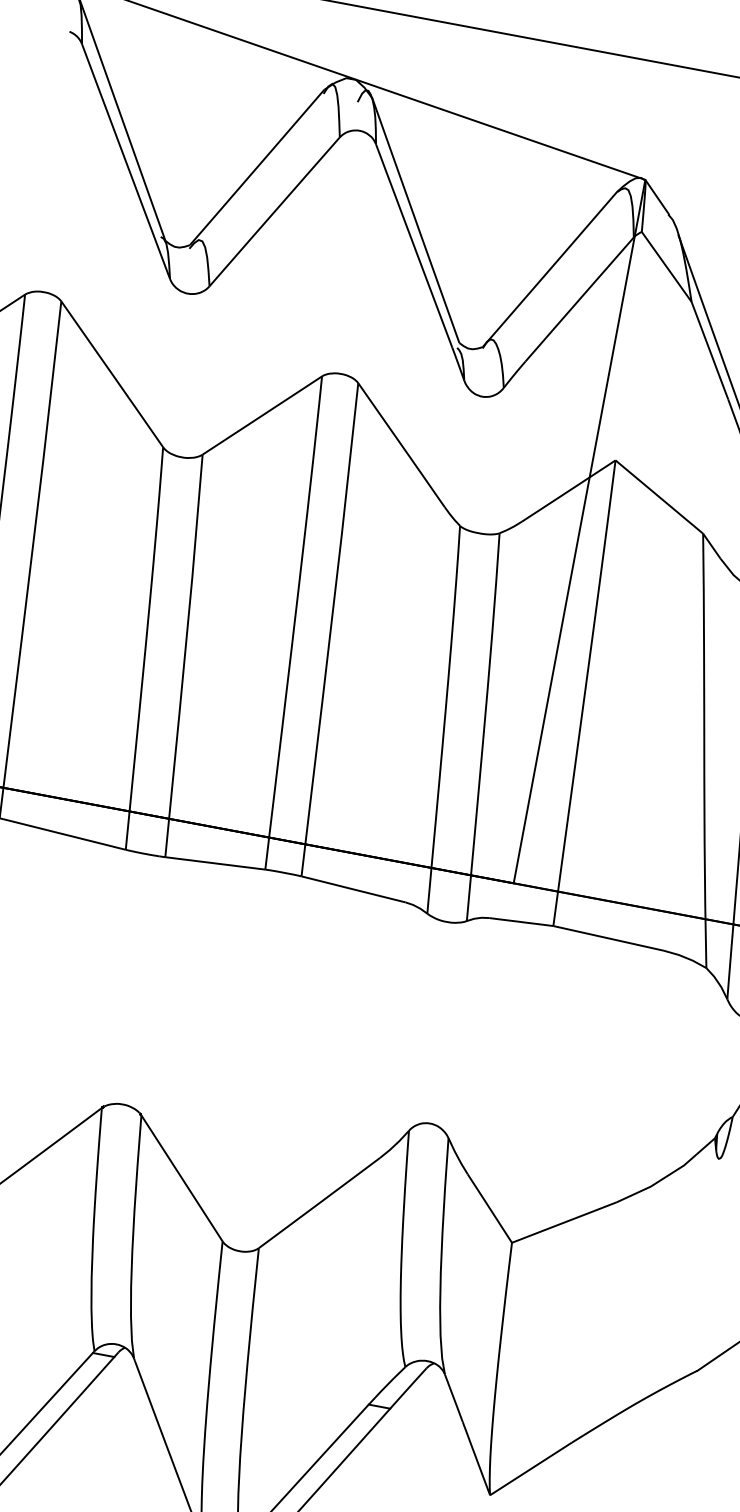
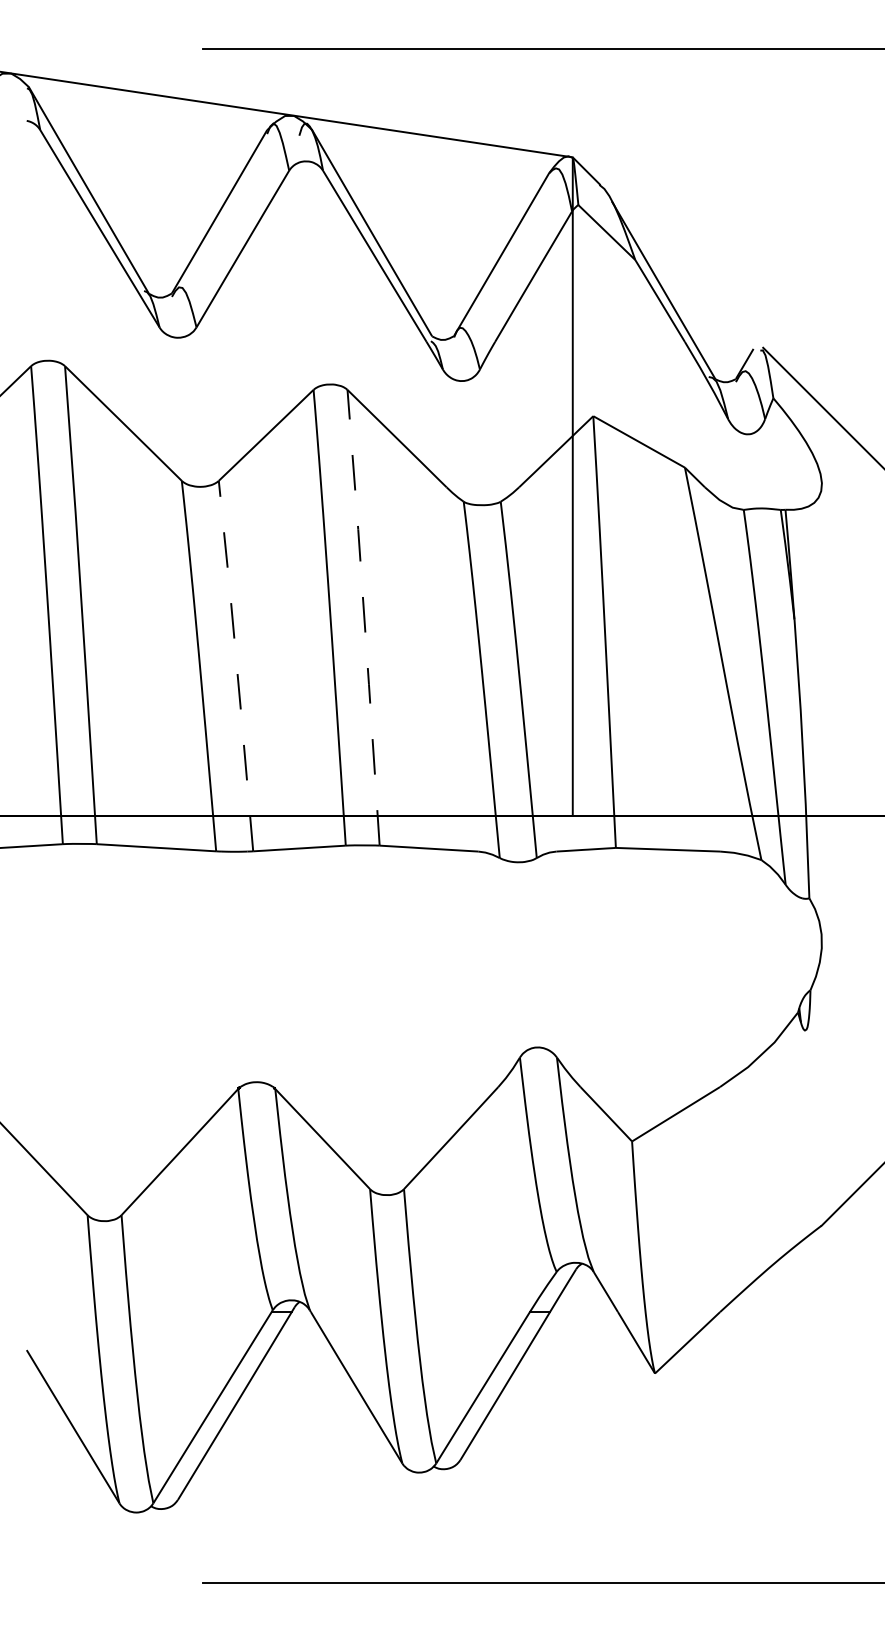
line: (330, 629) -> (364, 617), solid -> dashed
line: (184, 656) -> (236, 666), solid -> dashed

